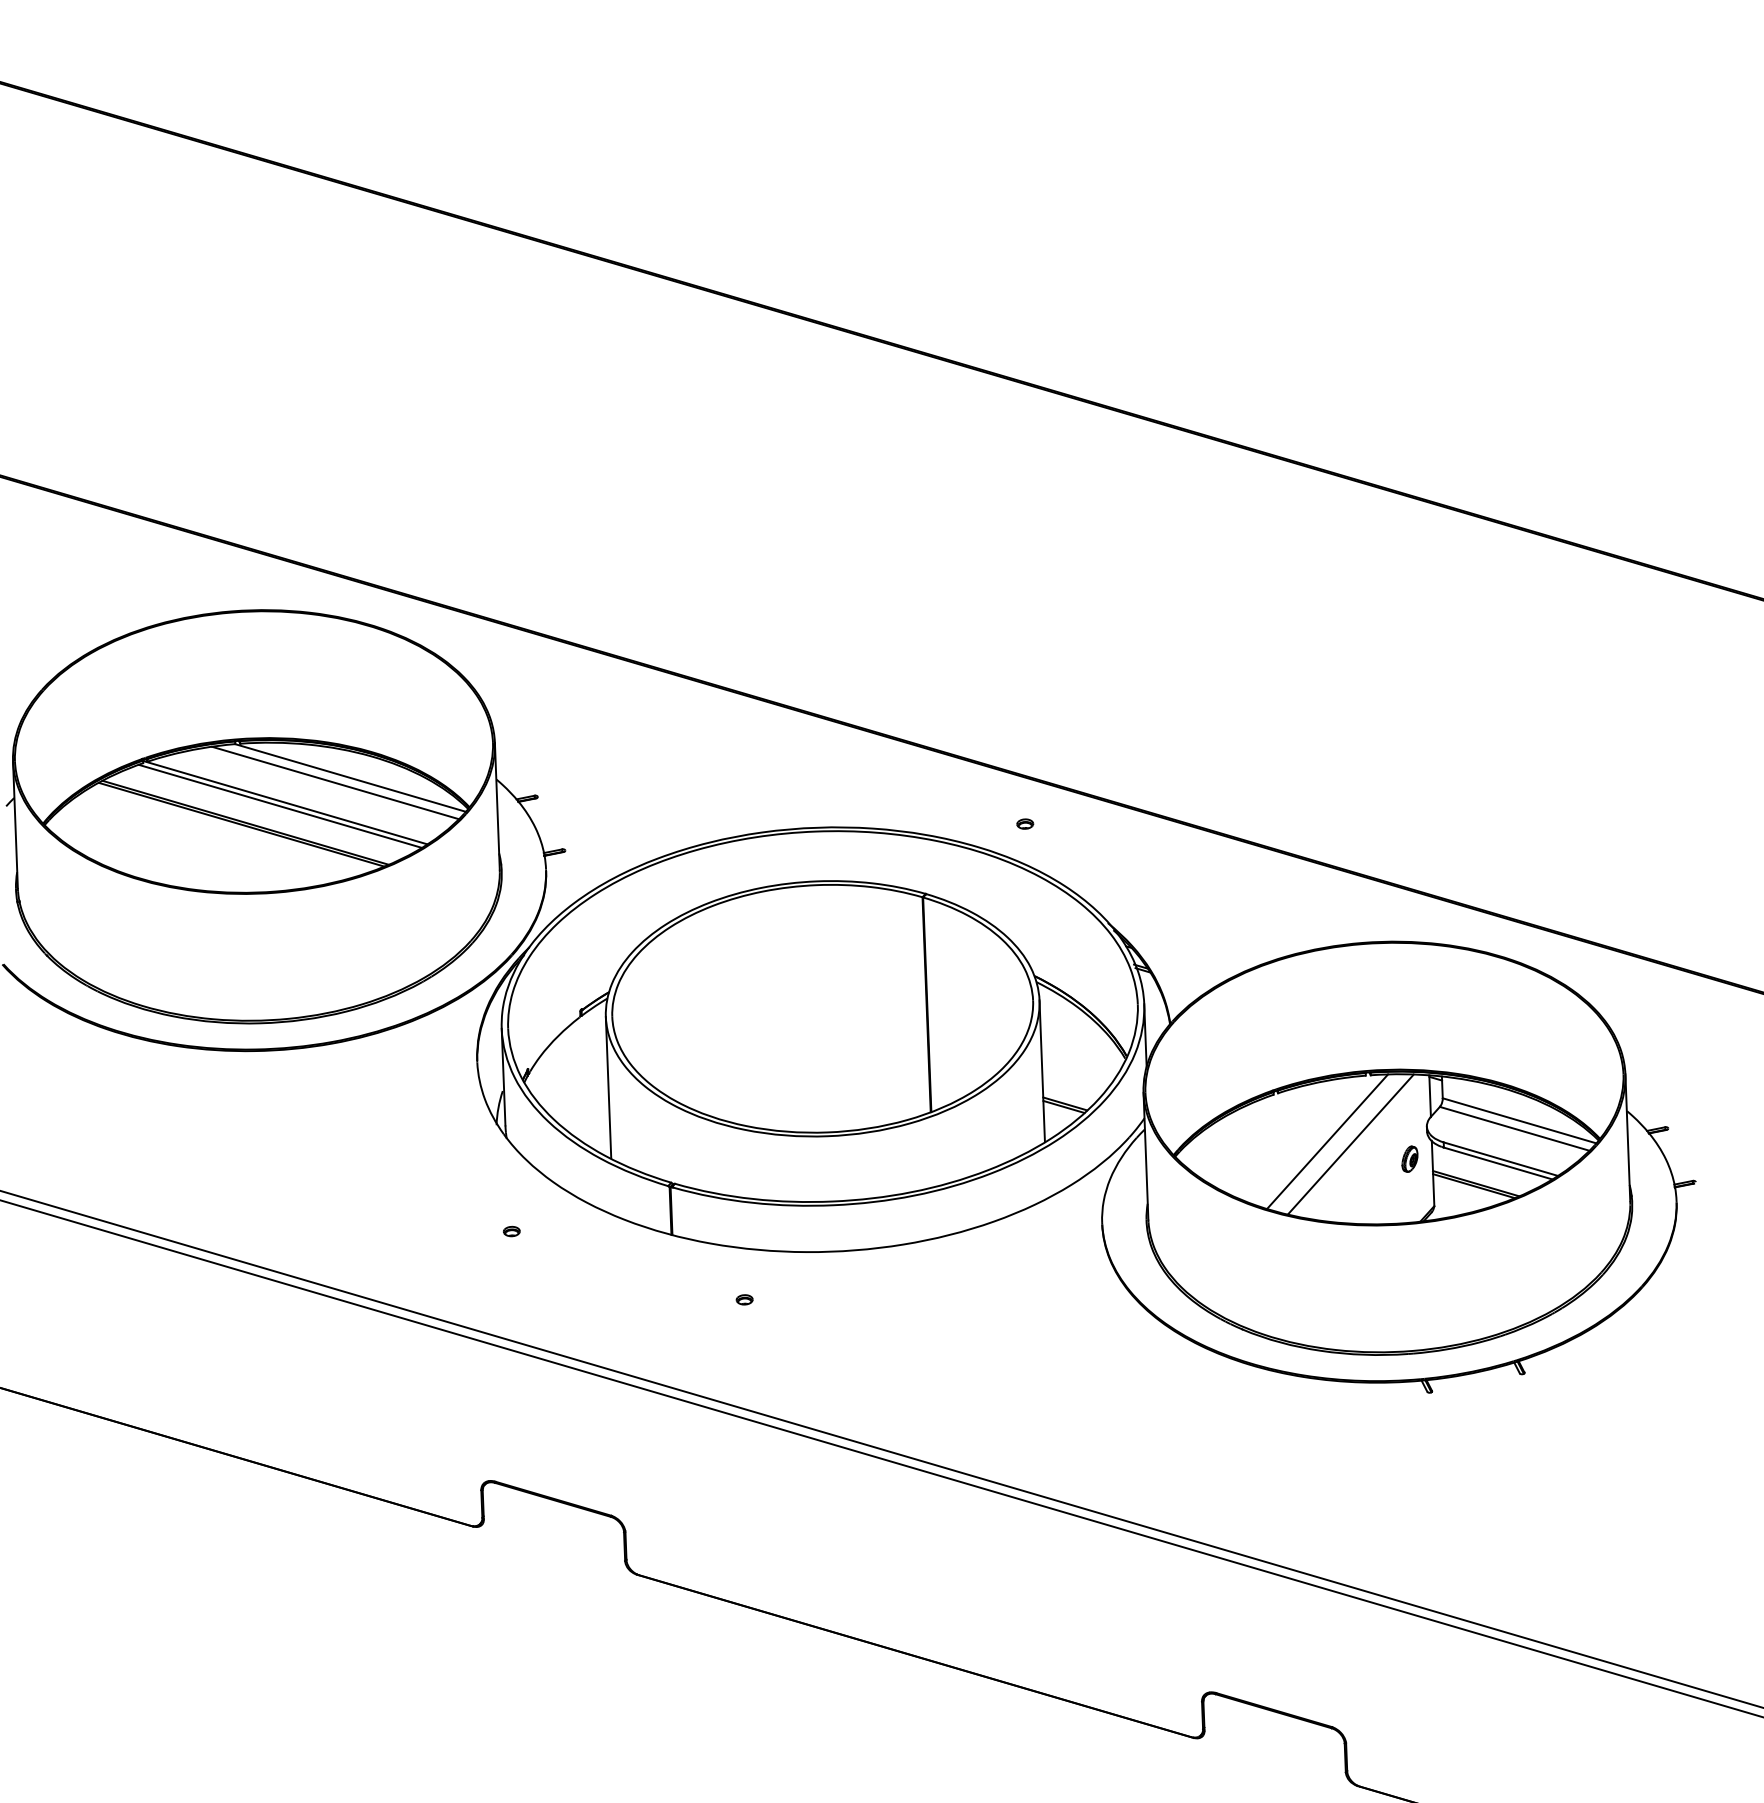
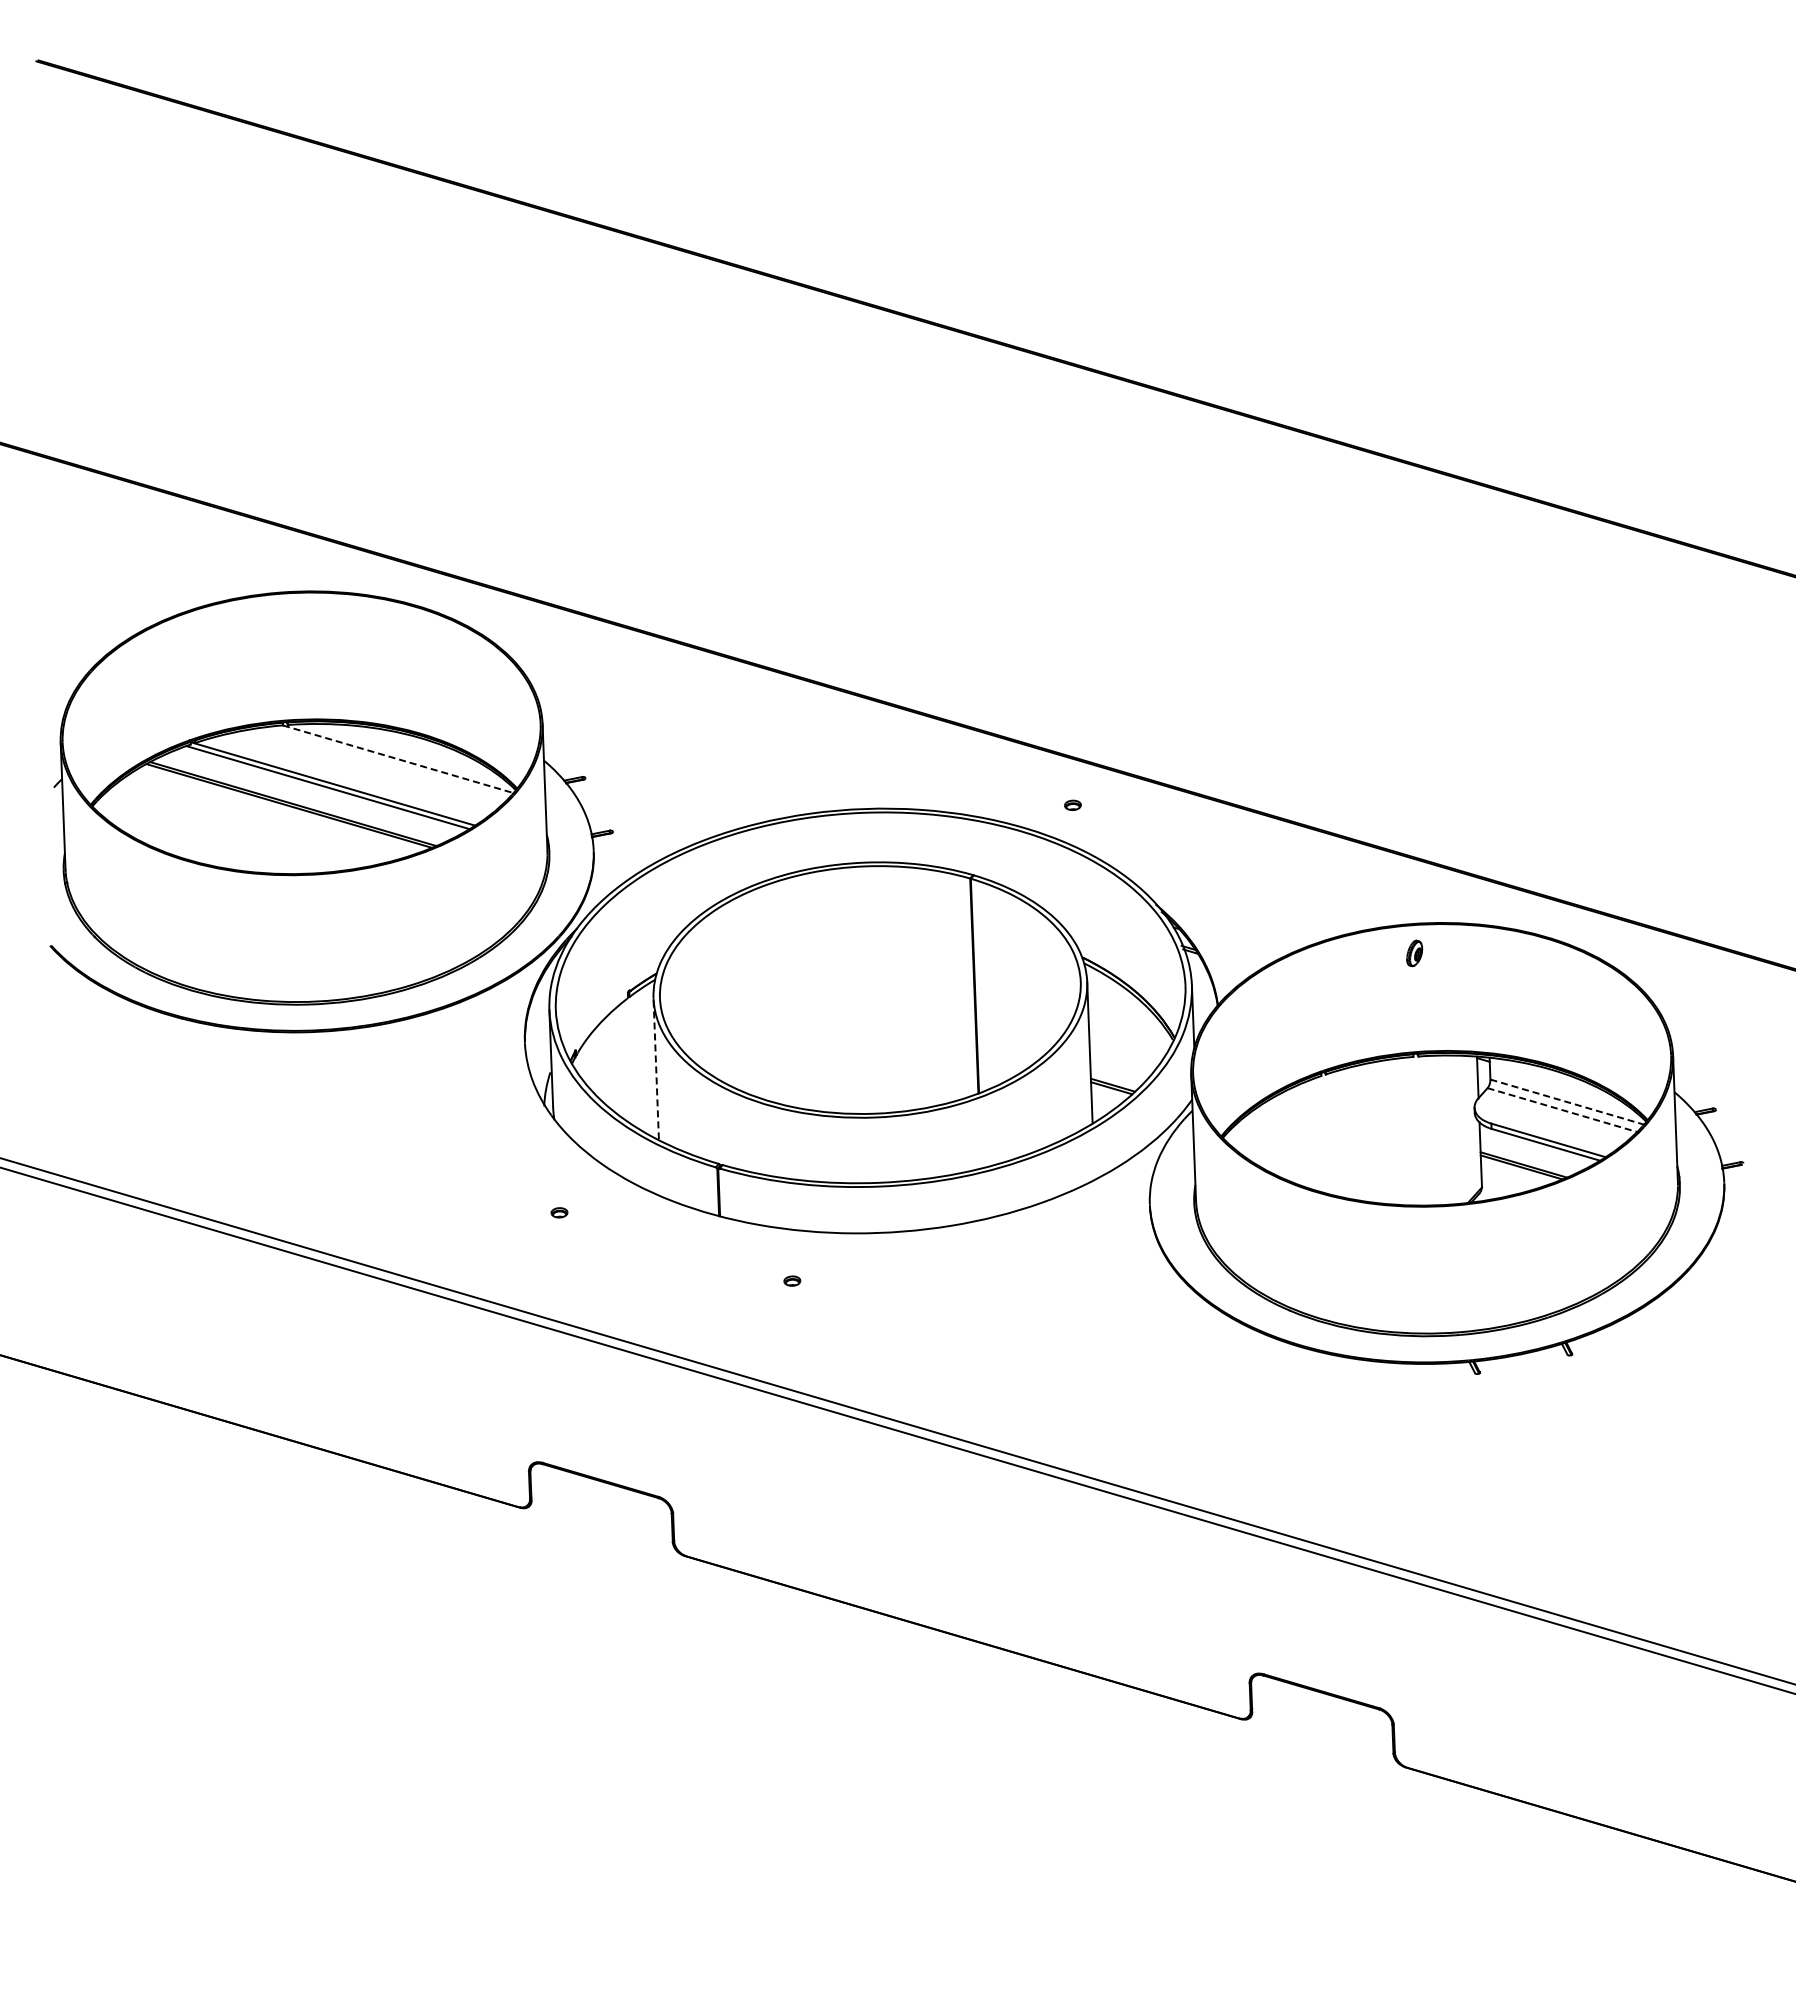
line: (350, 778) -> (398, 759), solid -> dashed
line: (334, 783) -> (382, 764), removed
line: (608, 1087) -> (656, 1068), solid -> dashed
line: (1519, 1121) -> (1567, 1102), solid -> dashed
line: (1514, 1129) -> (1562, 1110), solid -> dashed
line: (1326, 1141) -> (1374, 1122), removed
line: (1350, 1144) -> (1398, 1125), removed
part: (1409, 1159) -> (1414, 953), moved

